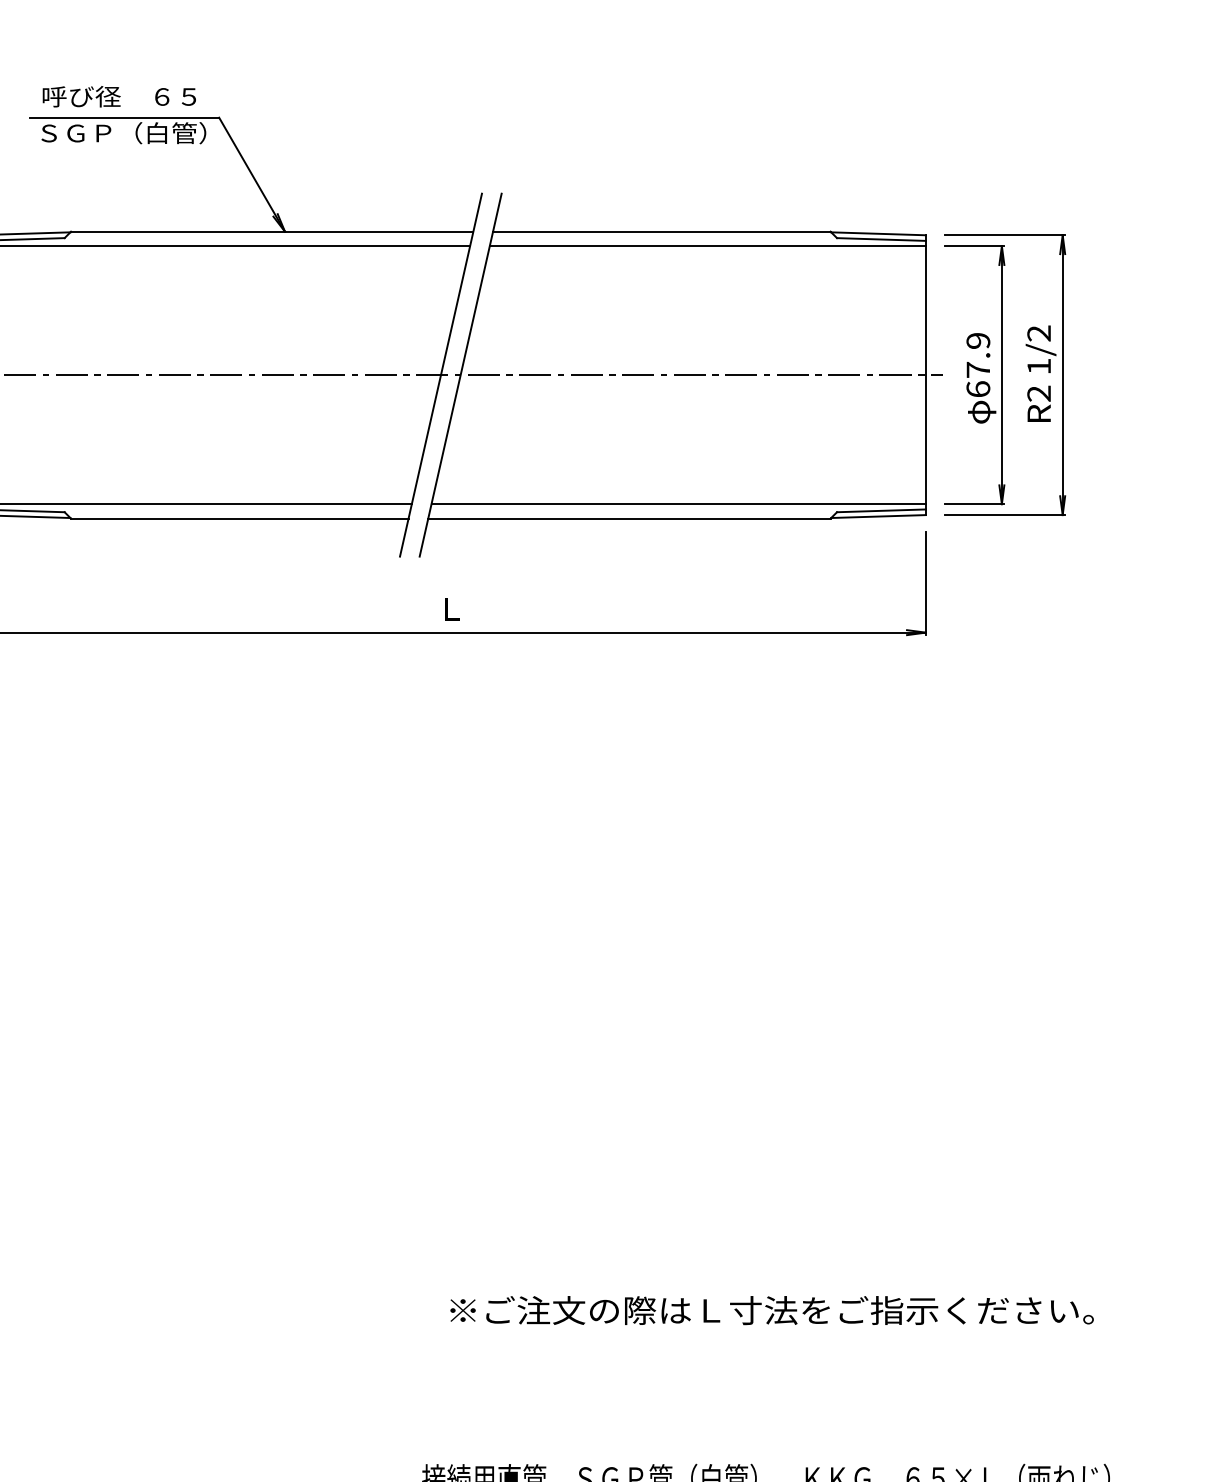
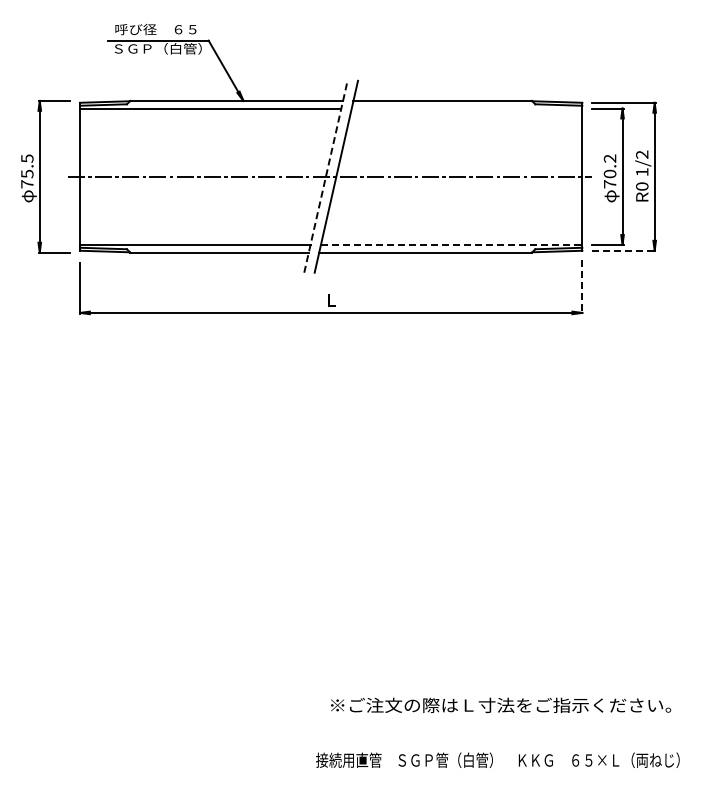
line: (706, 246) -> (466, 108), removed
text: (977, 365) -> (609, 171), 67.9 -> 70.2
line: (442, 374) -> (326, 176), solid -> dashed
text: (1039, 393) -> (642, 186), R2 -> R0
line: (678, 503) -> (451, 244), solid -> dashed
line: (1005, 514) -> (624, 250), solid -> dashed
line: (926, 584) -> (582, 287), solid -> dashed
text: (772, 1308) -> (501, 704), moved

